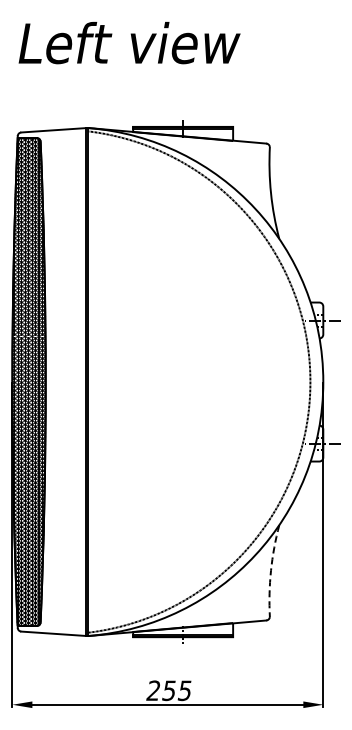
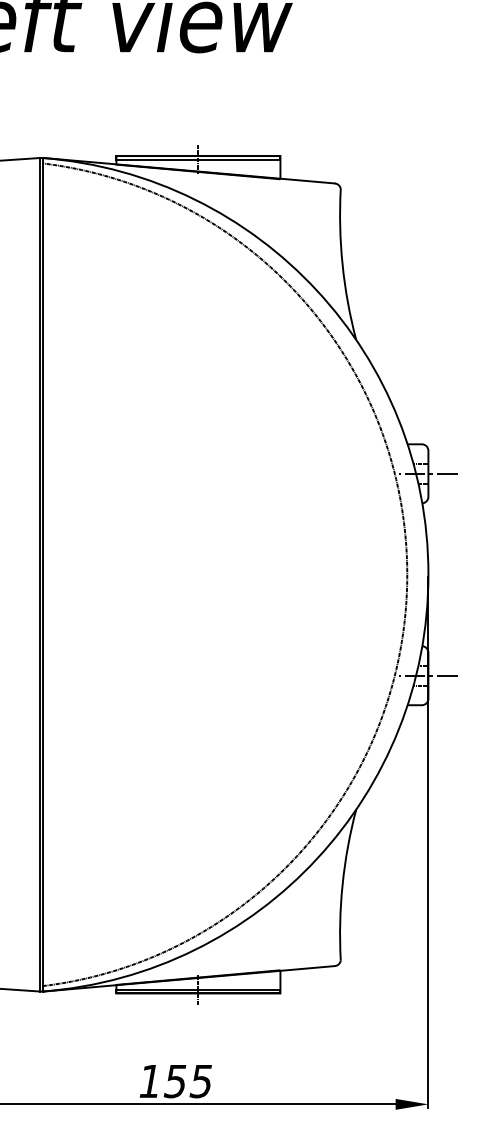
arc: (271, 570) -> (343, 884), dashed -> solid
text: (152, 690) -> (148, 1080), 255 -> 155

